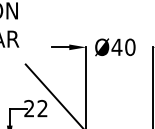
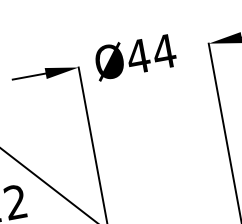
text: (129, 47) -> (162, 52), Ø40 -> Ø44

